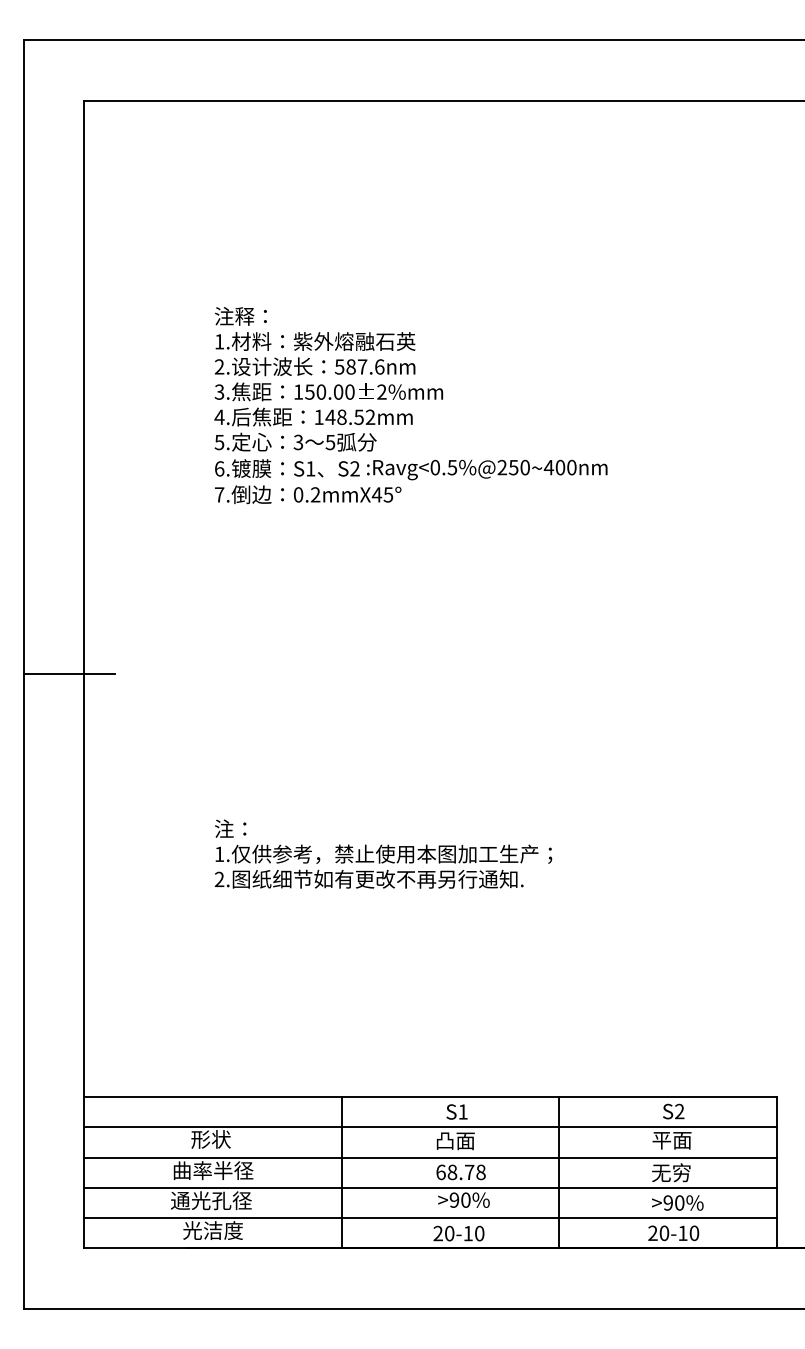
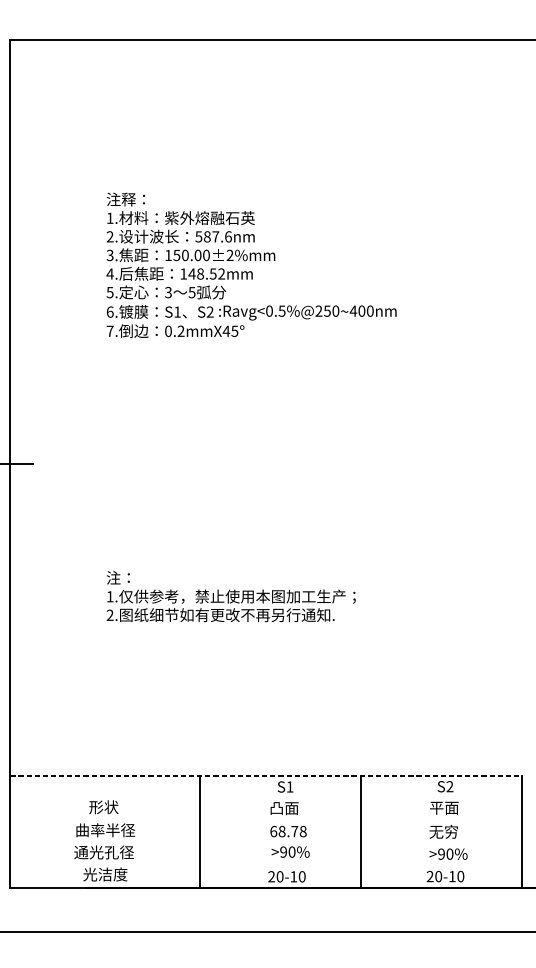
line: (430, 1097) -> (265, 776), solid -> dashed
line: (430, 1127) -> (265, 798), removed
line: (430, 1157) -> (265, 820), removed
line: (430, 1187) -> (265, 842), removed
line: (430, 1217) -> (265, 864), removed

